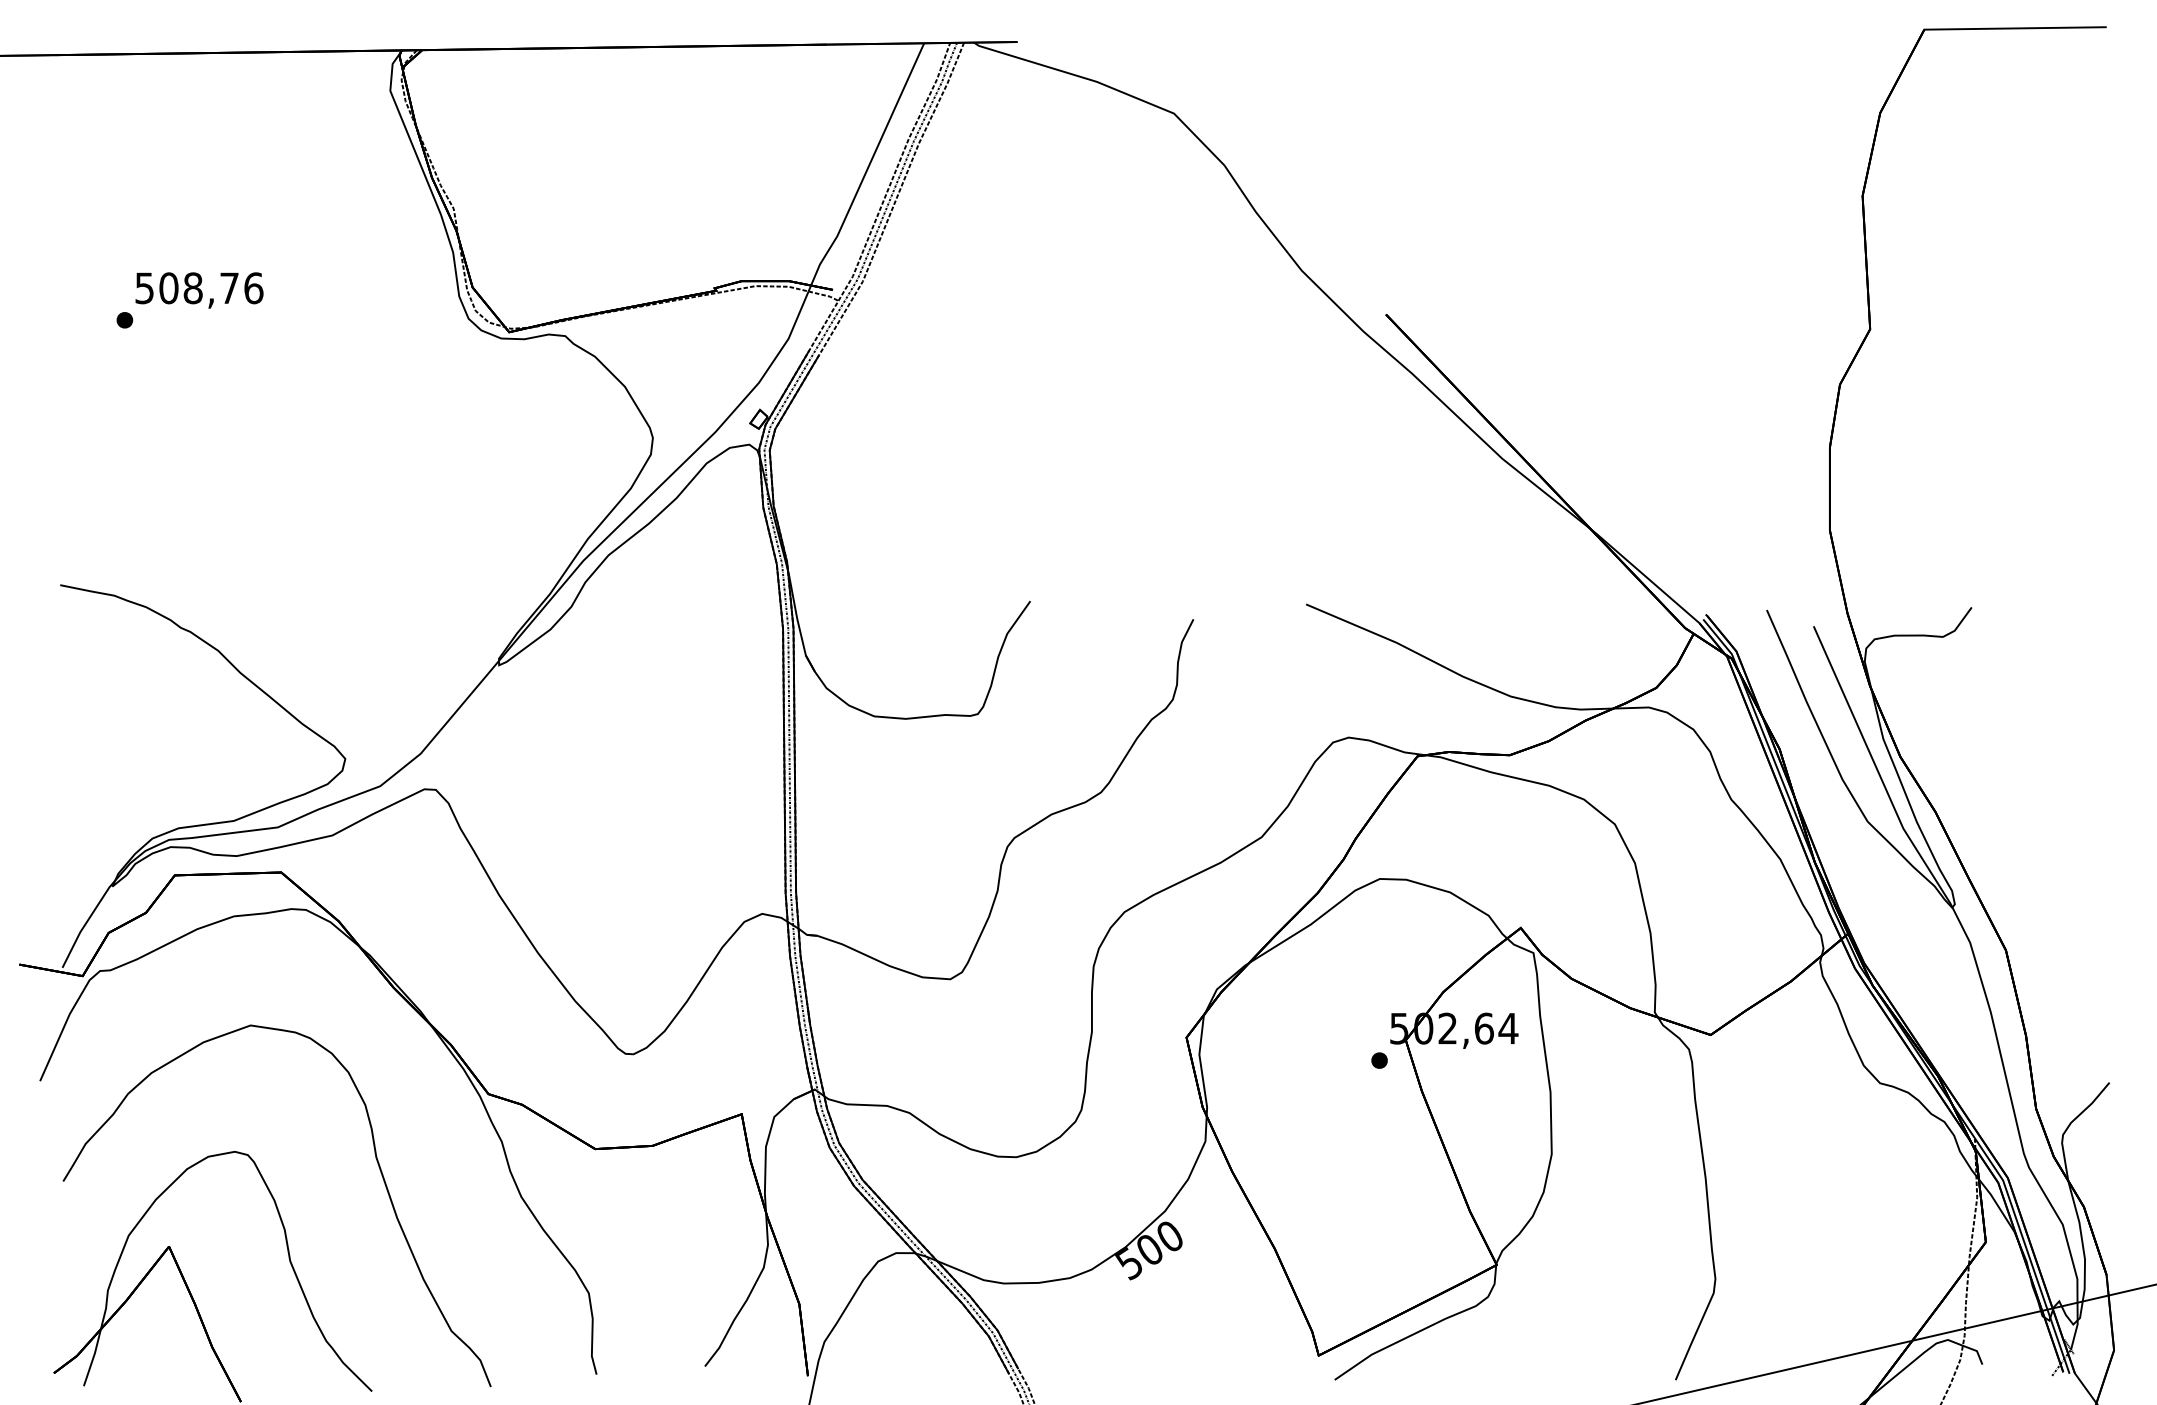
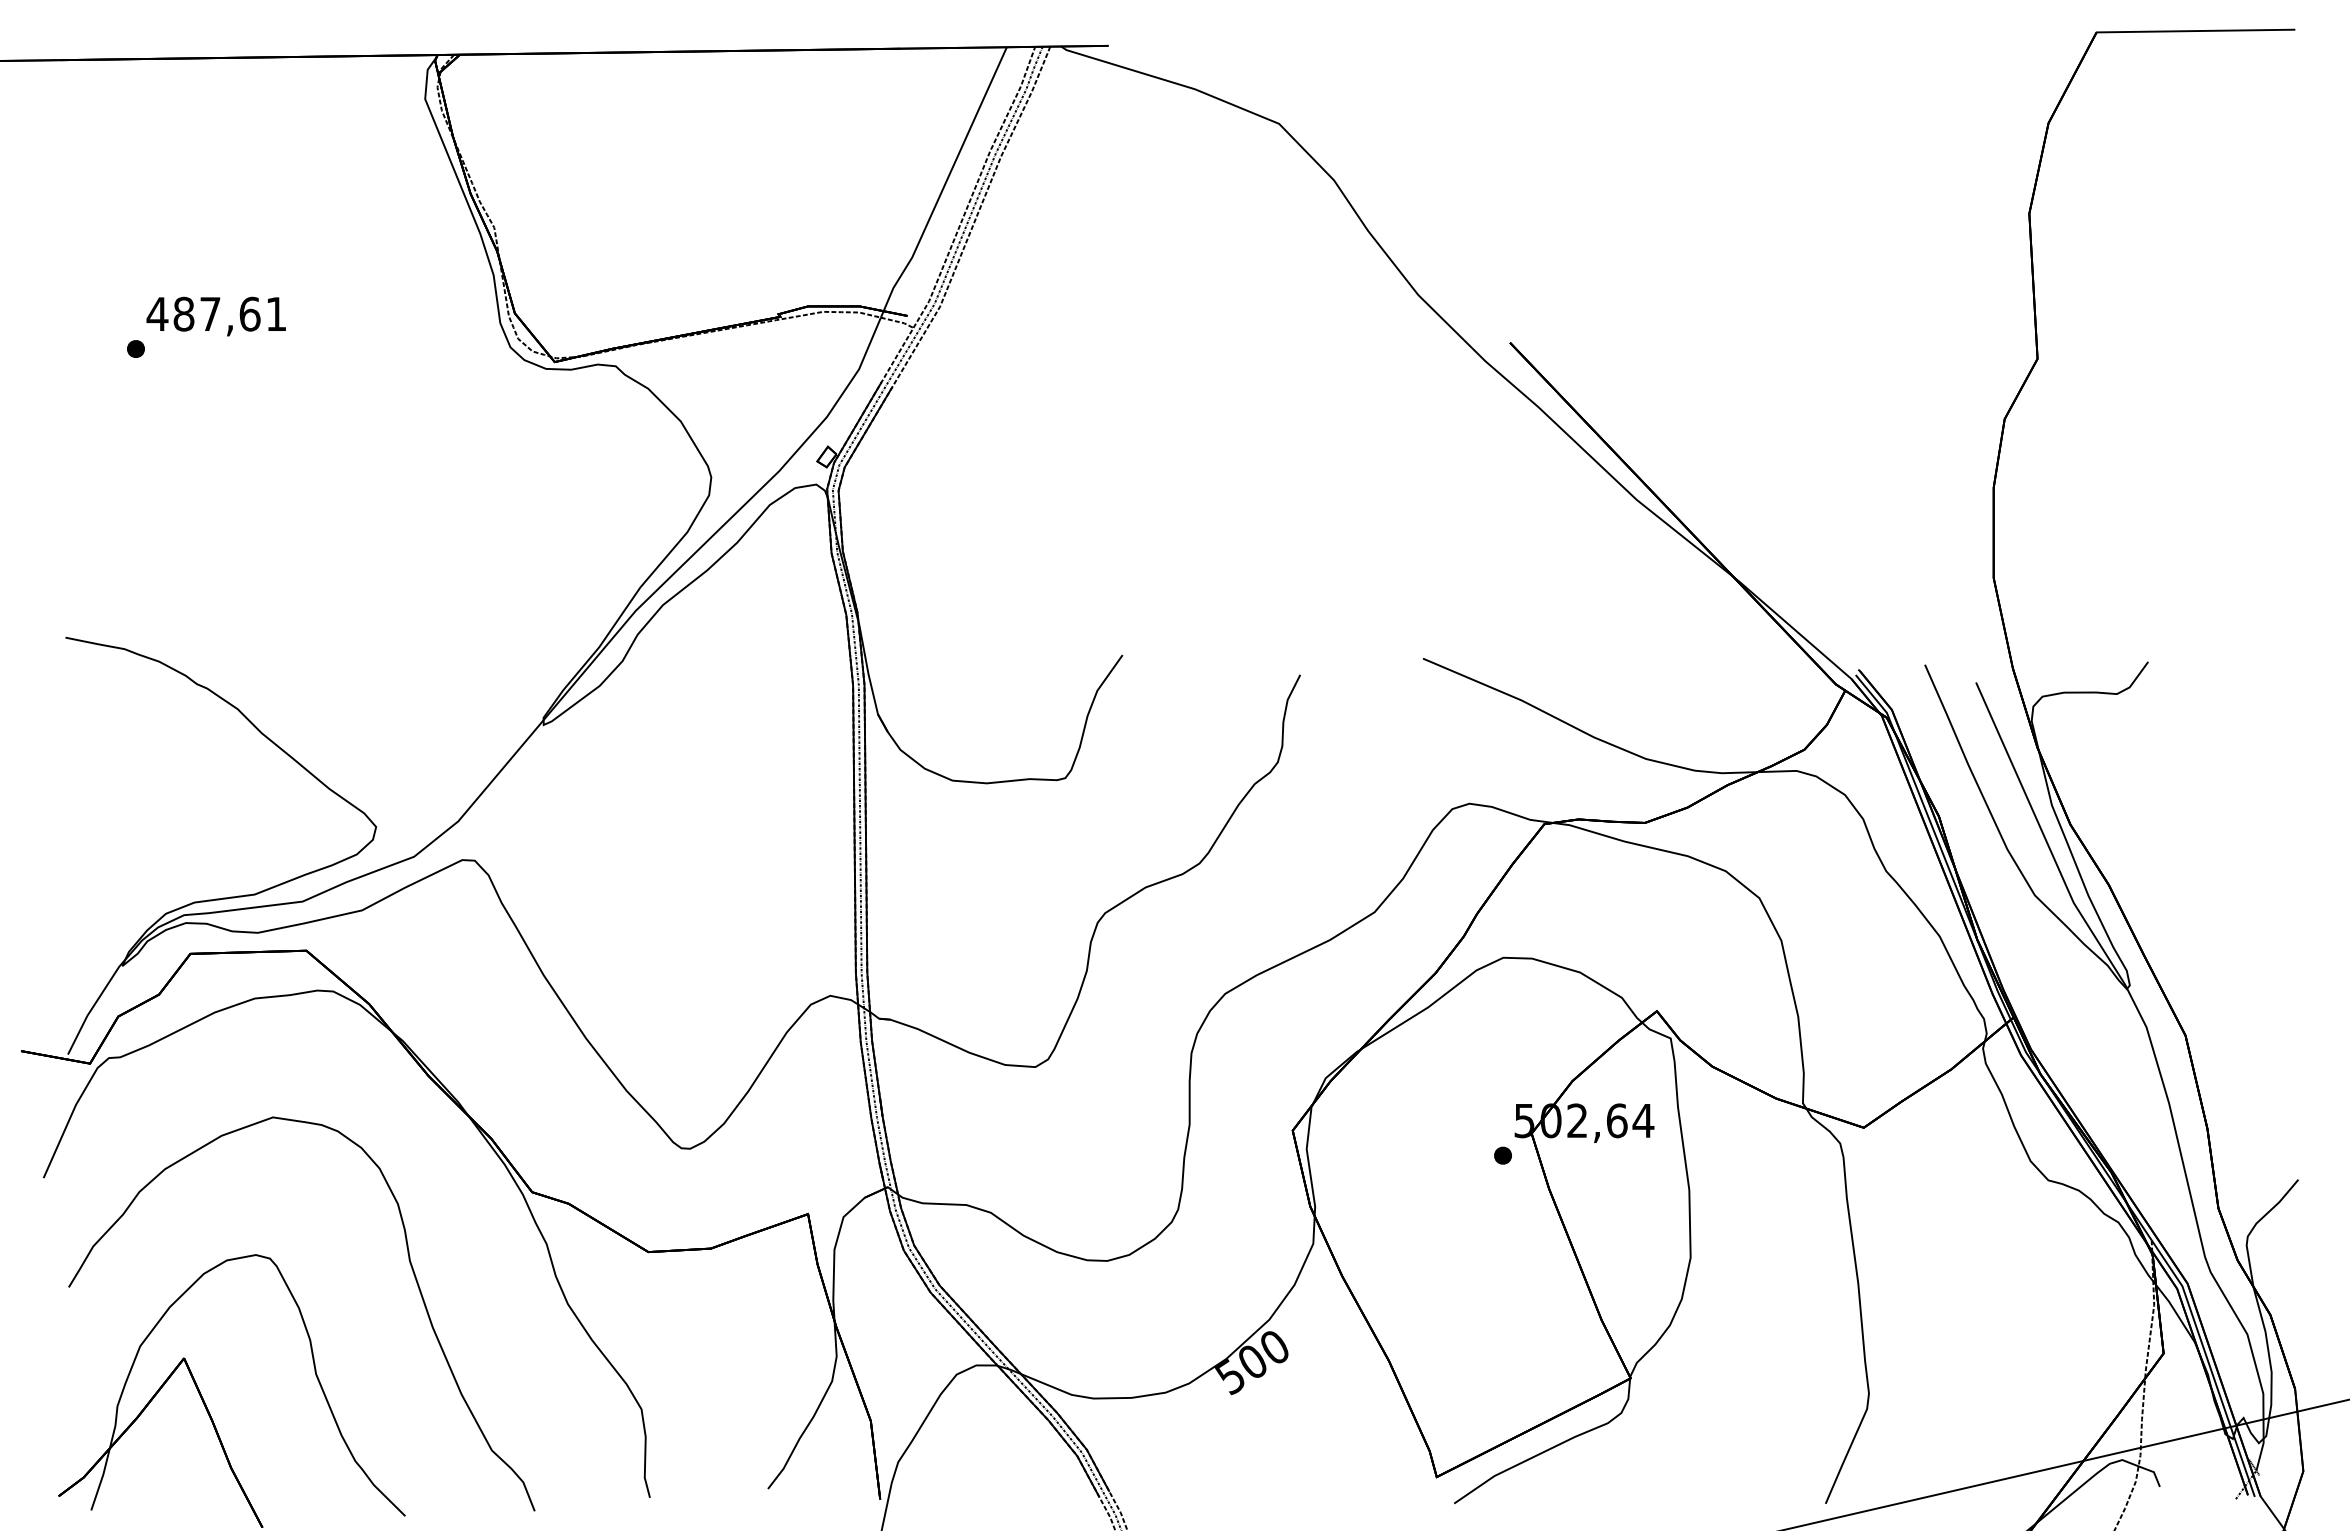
text: (198, 287) -> (216, 313), 508,76 -> 487,61

